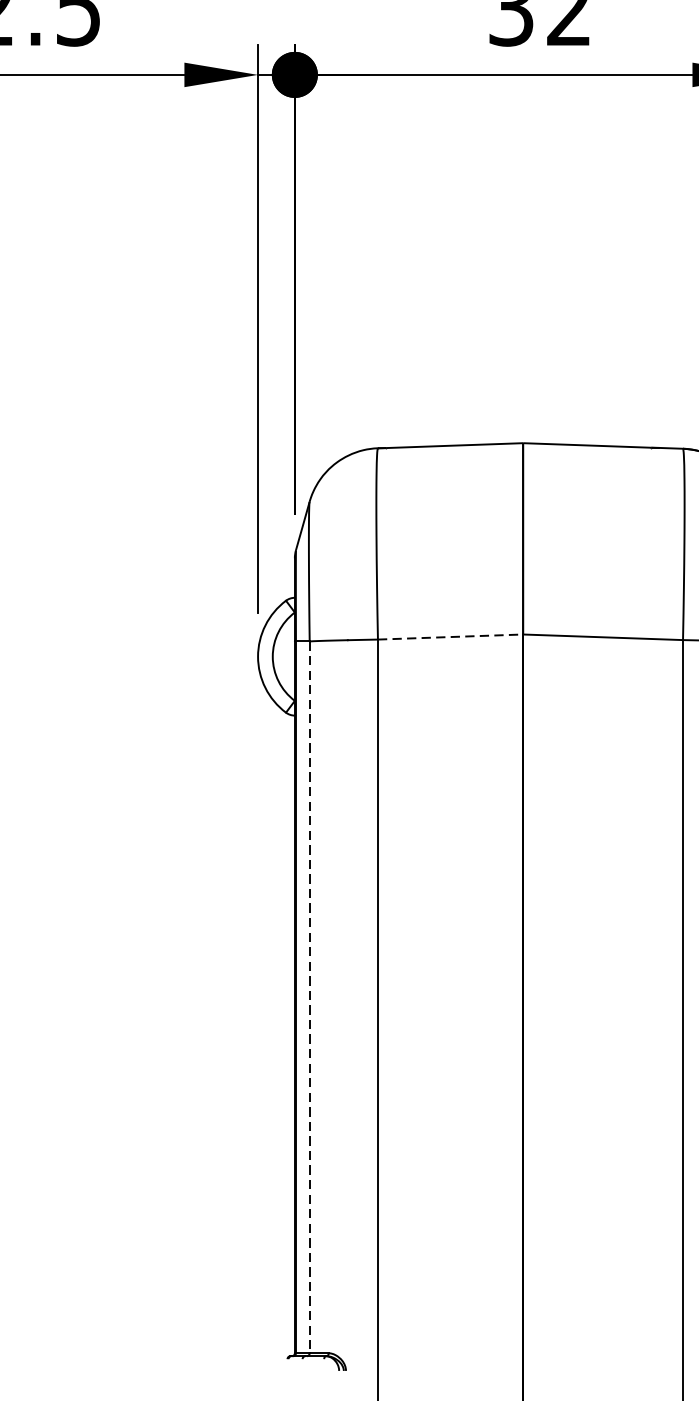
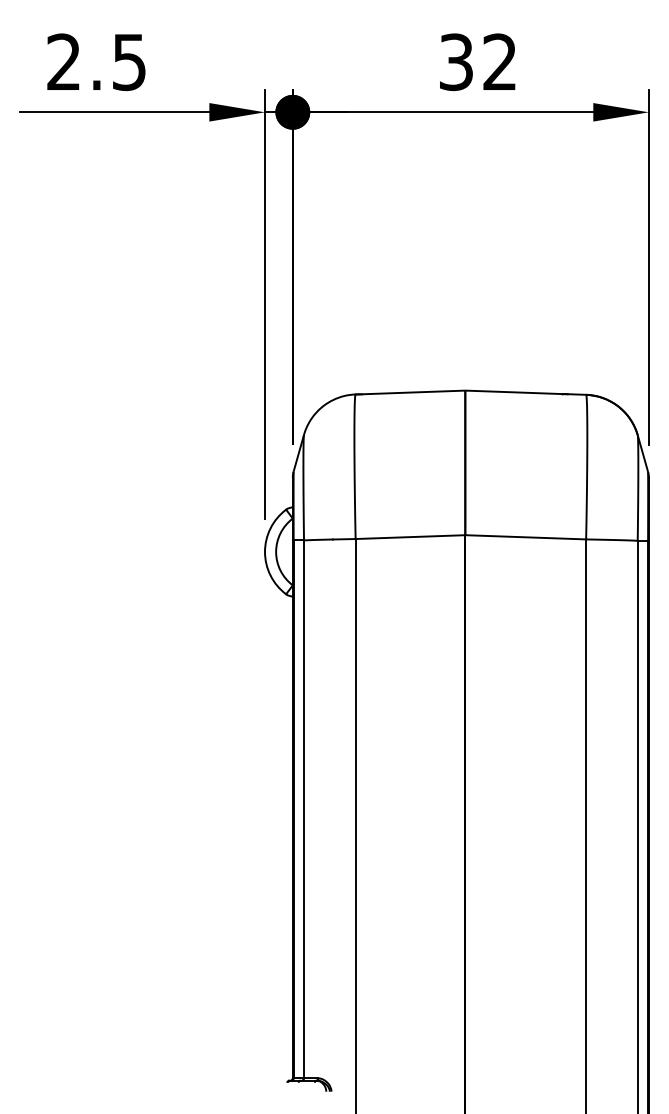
line: (450, 637) -> (410, 537), dashed -> solid
line: (310, 997) -> (304, 809), dashed -> solid

